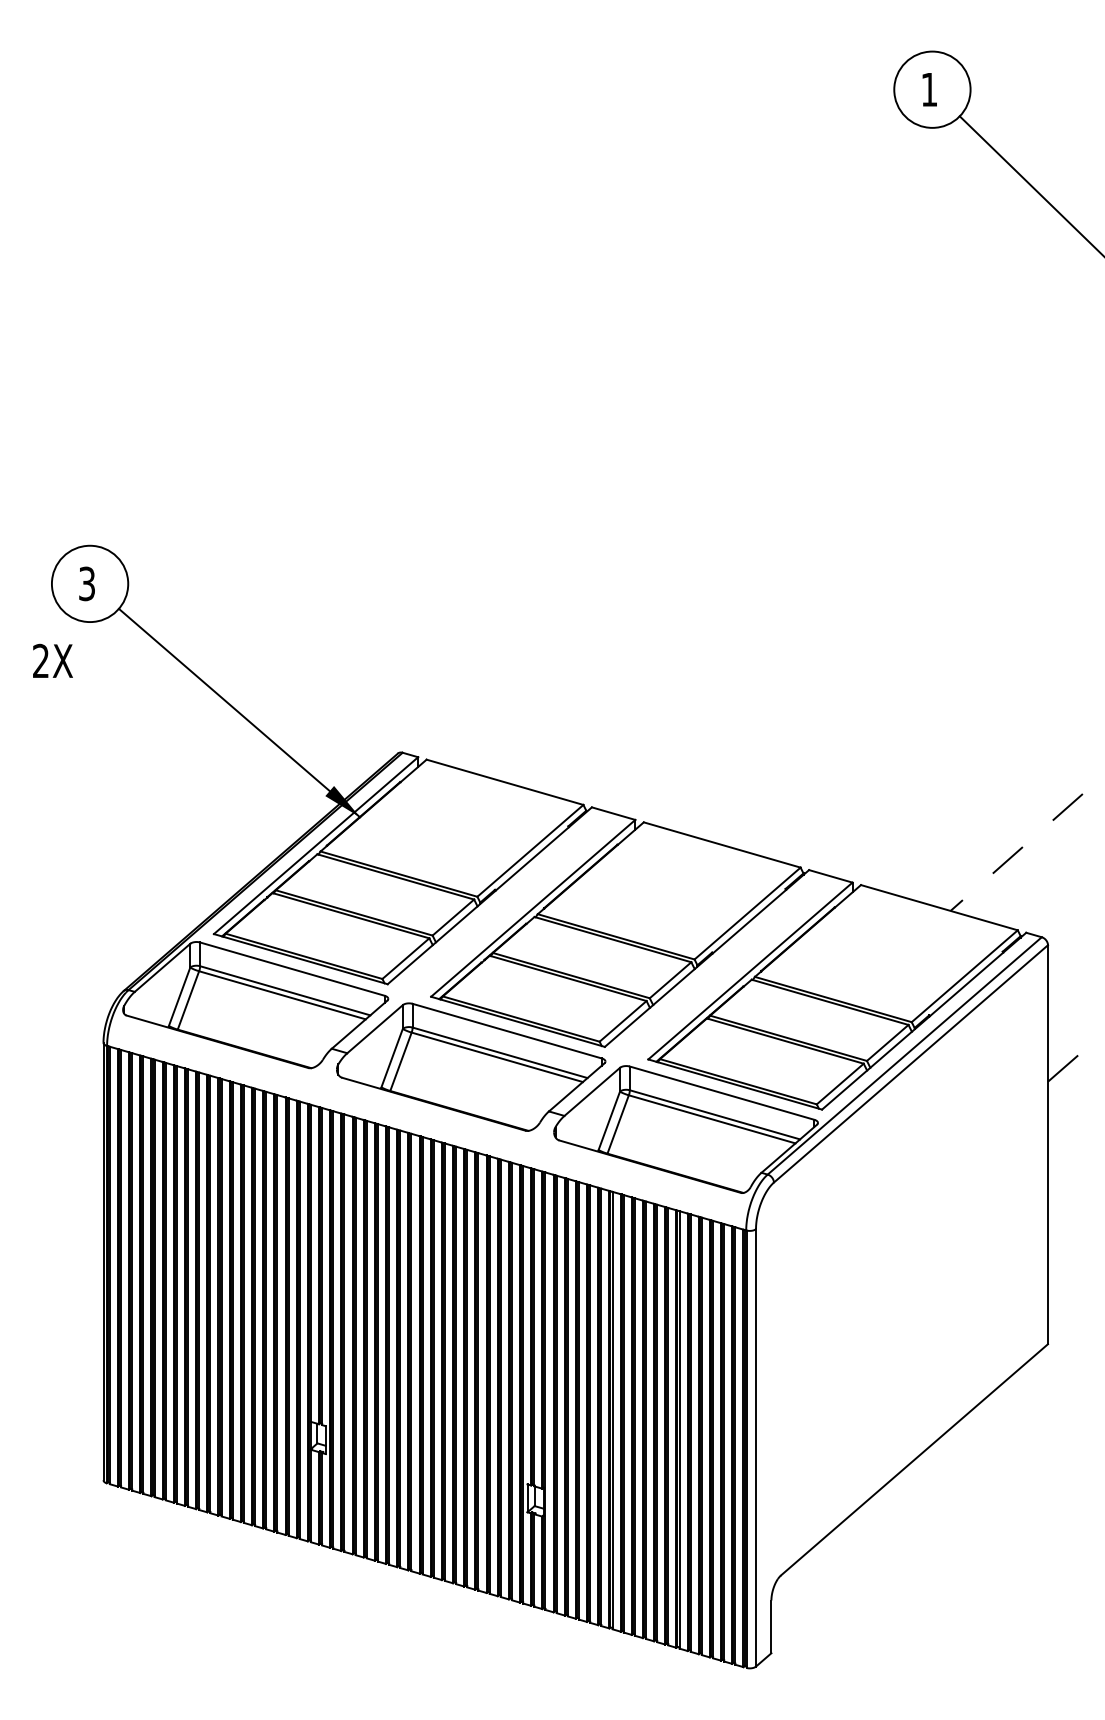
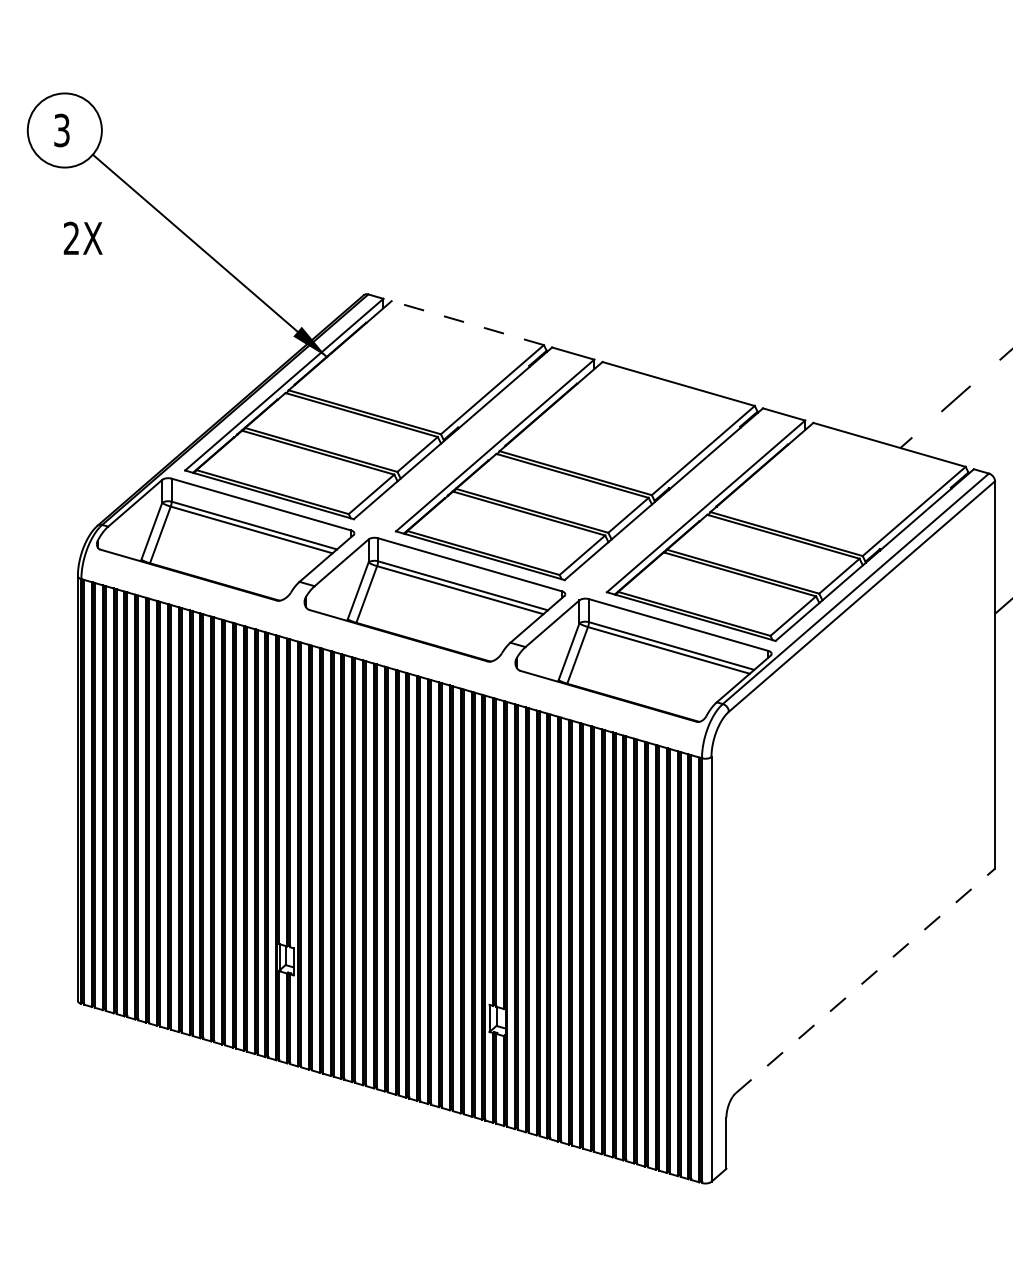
text: (52, 660) -> (82, 237), moved
line: (505, 782) -> (468, 323), solid -> dashed
line: (914, 1459) -> (865, 980), solid -> dashed

